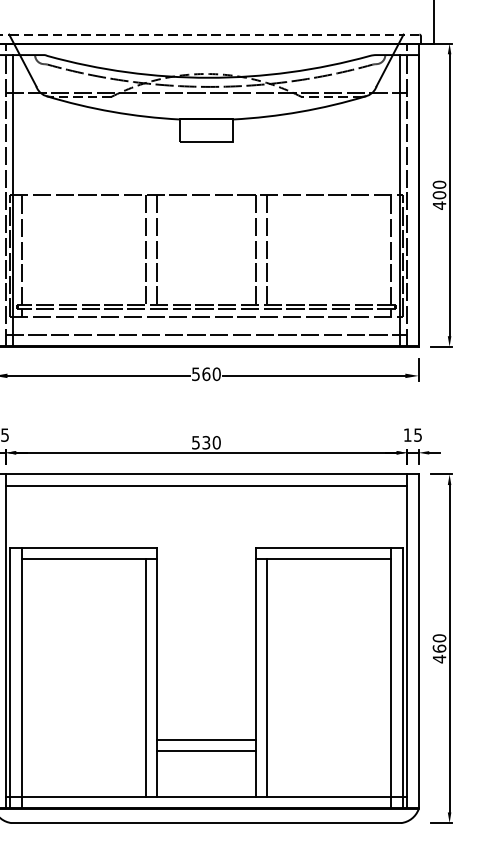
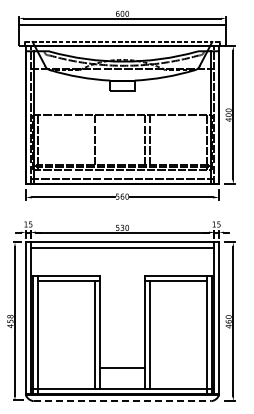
line: (158, 250) -> (100, 140), removed
line: (206, 740) -> (122, 363), removed
line: (206, 823) -> (122, 401), solid -> dashed

